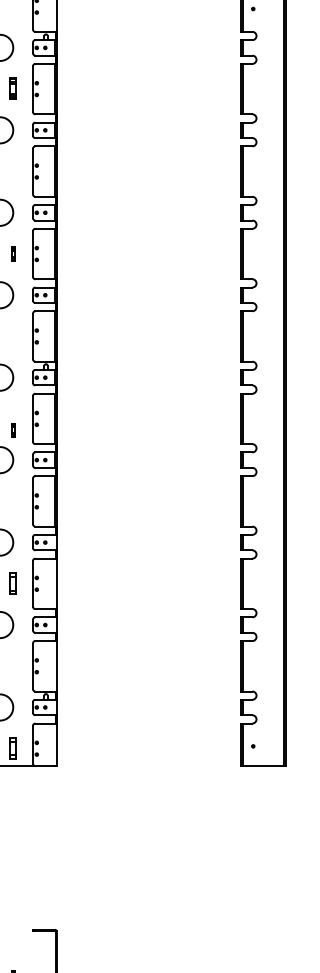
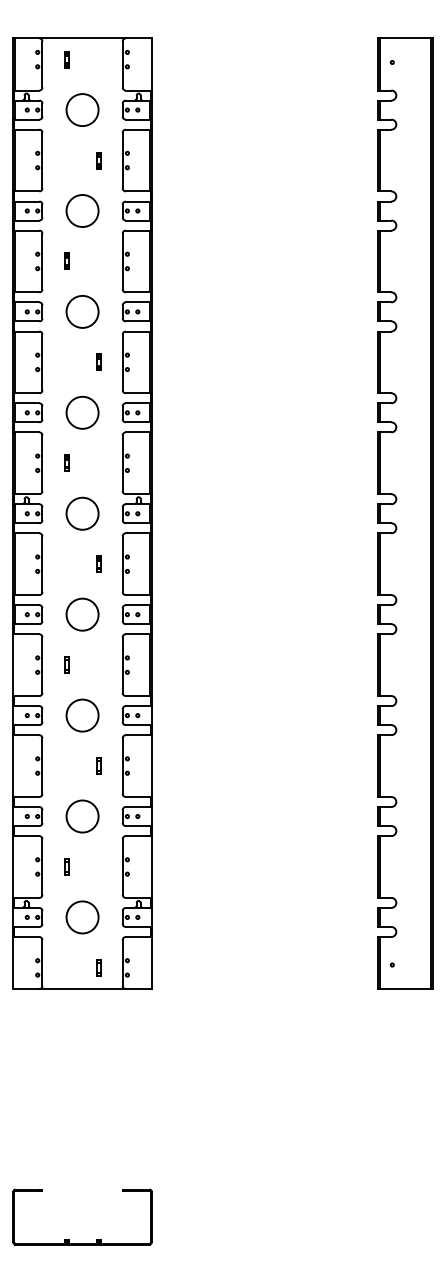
part: (13, 89) -> (98, 160), size x0.62
part: (13, 429) -> (98, 563), moved
part: (13, 583) -> (98, 765), size x0.62
part: (13, 748) -> (98, 967), size x0.62

